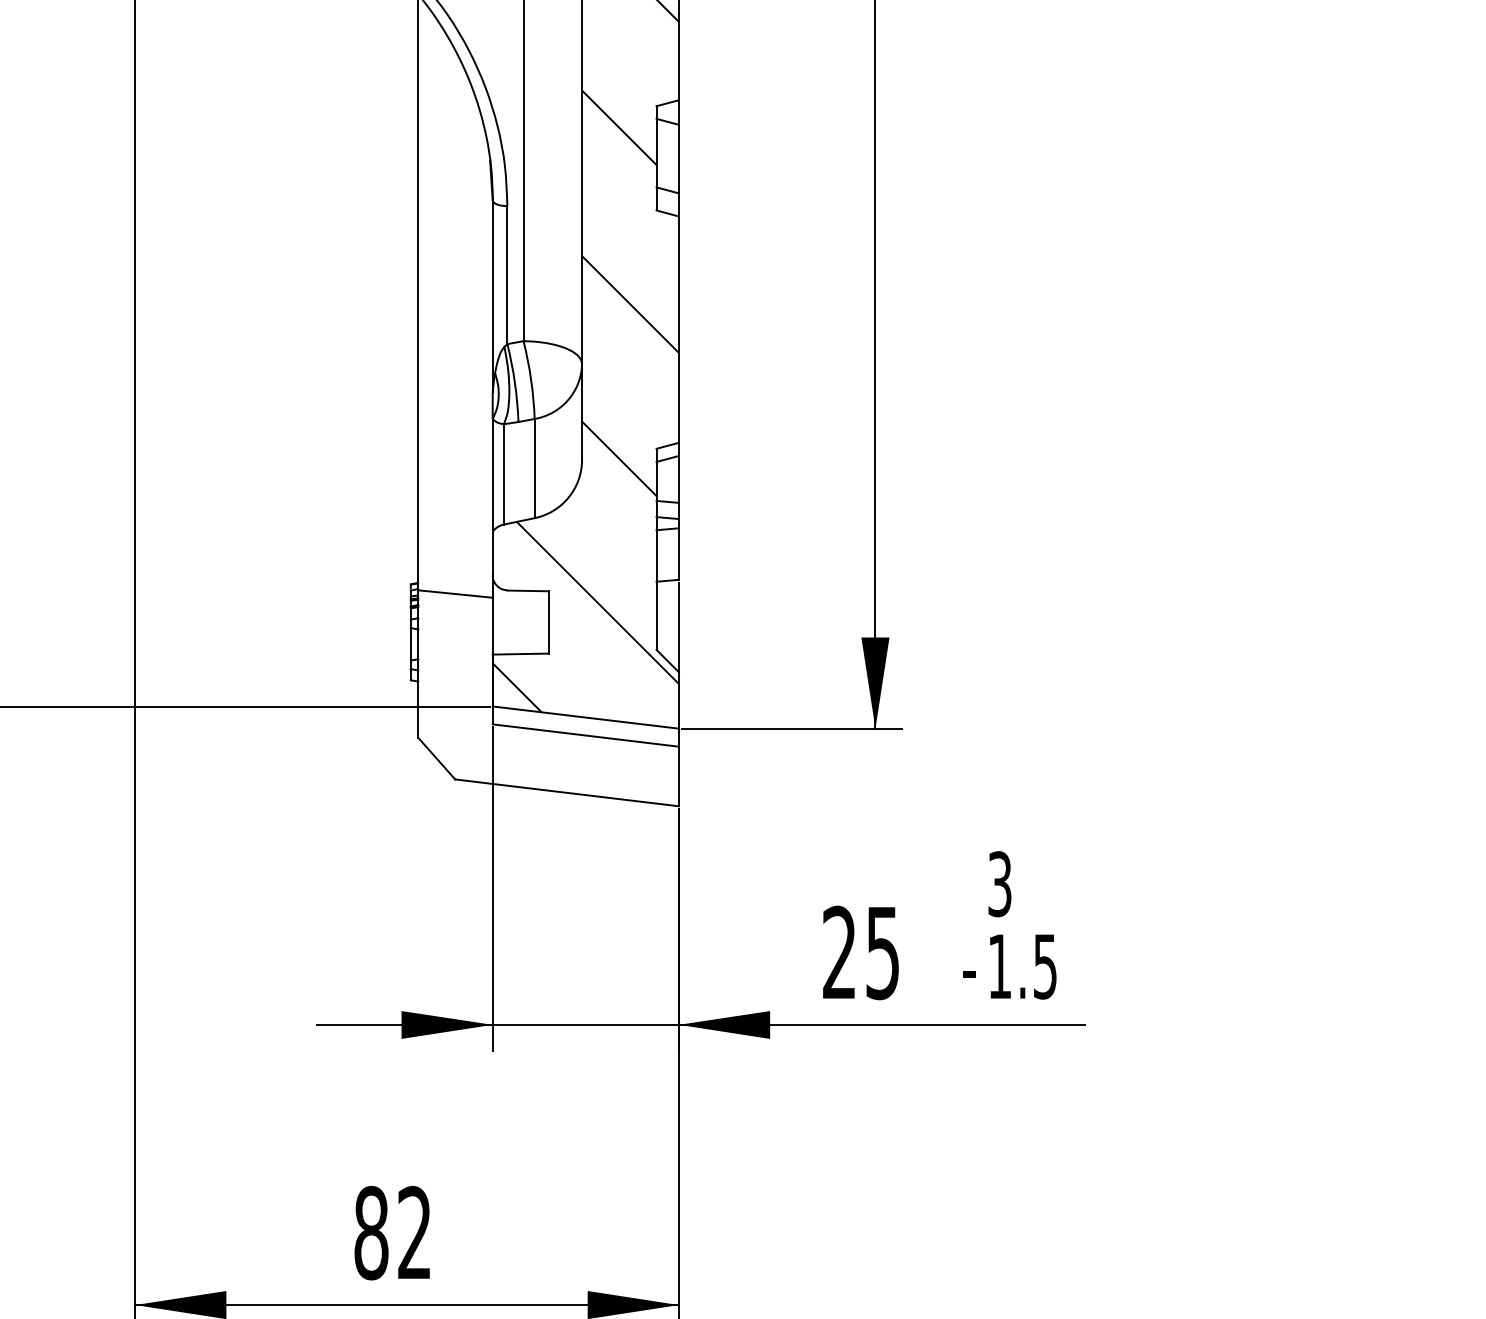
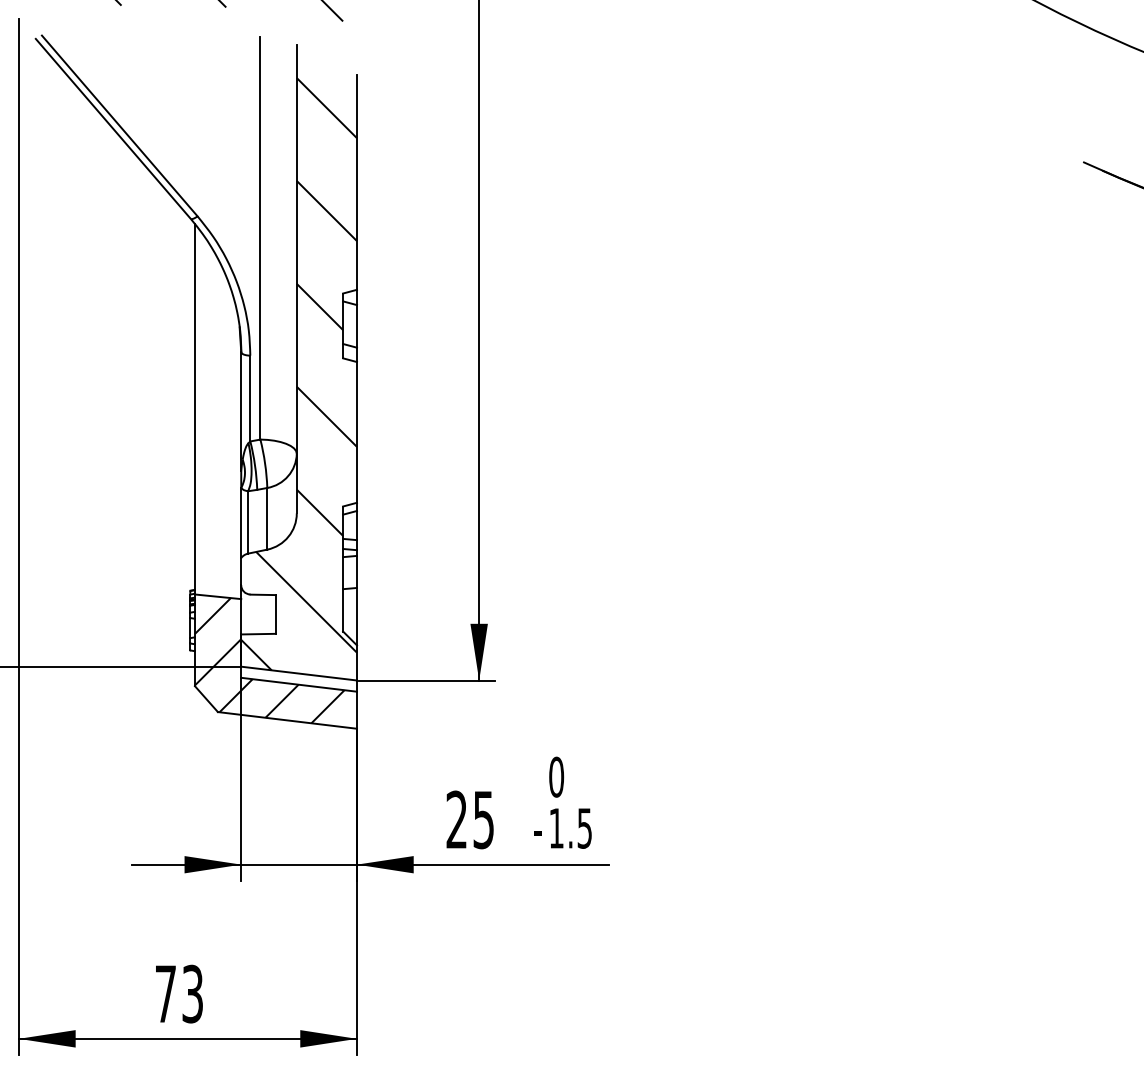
hatch: (538, 696) -> (269, 660), added
text: (999, 883) -> (556, 776), 3 -> 0
text: (391, 1232) -> (178, 993), 82 -> 73

